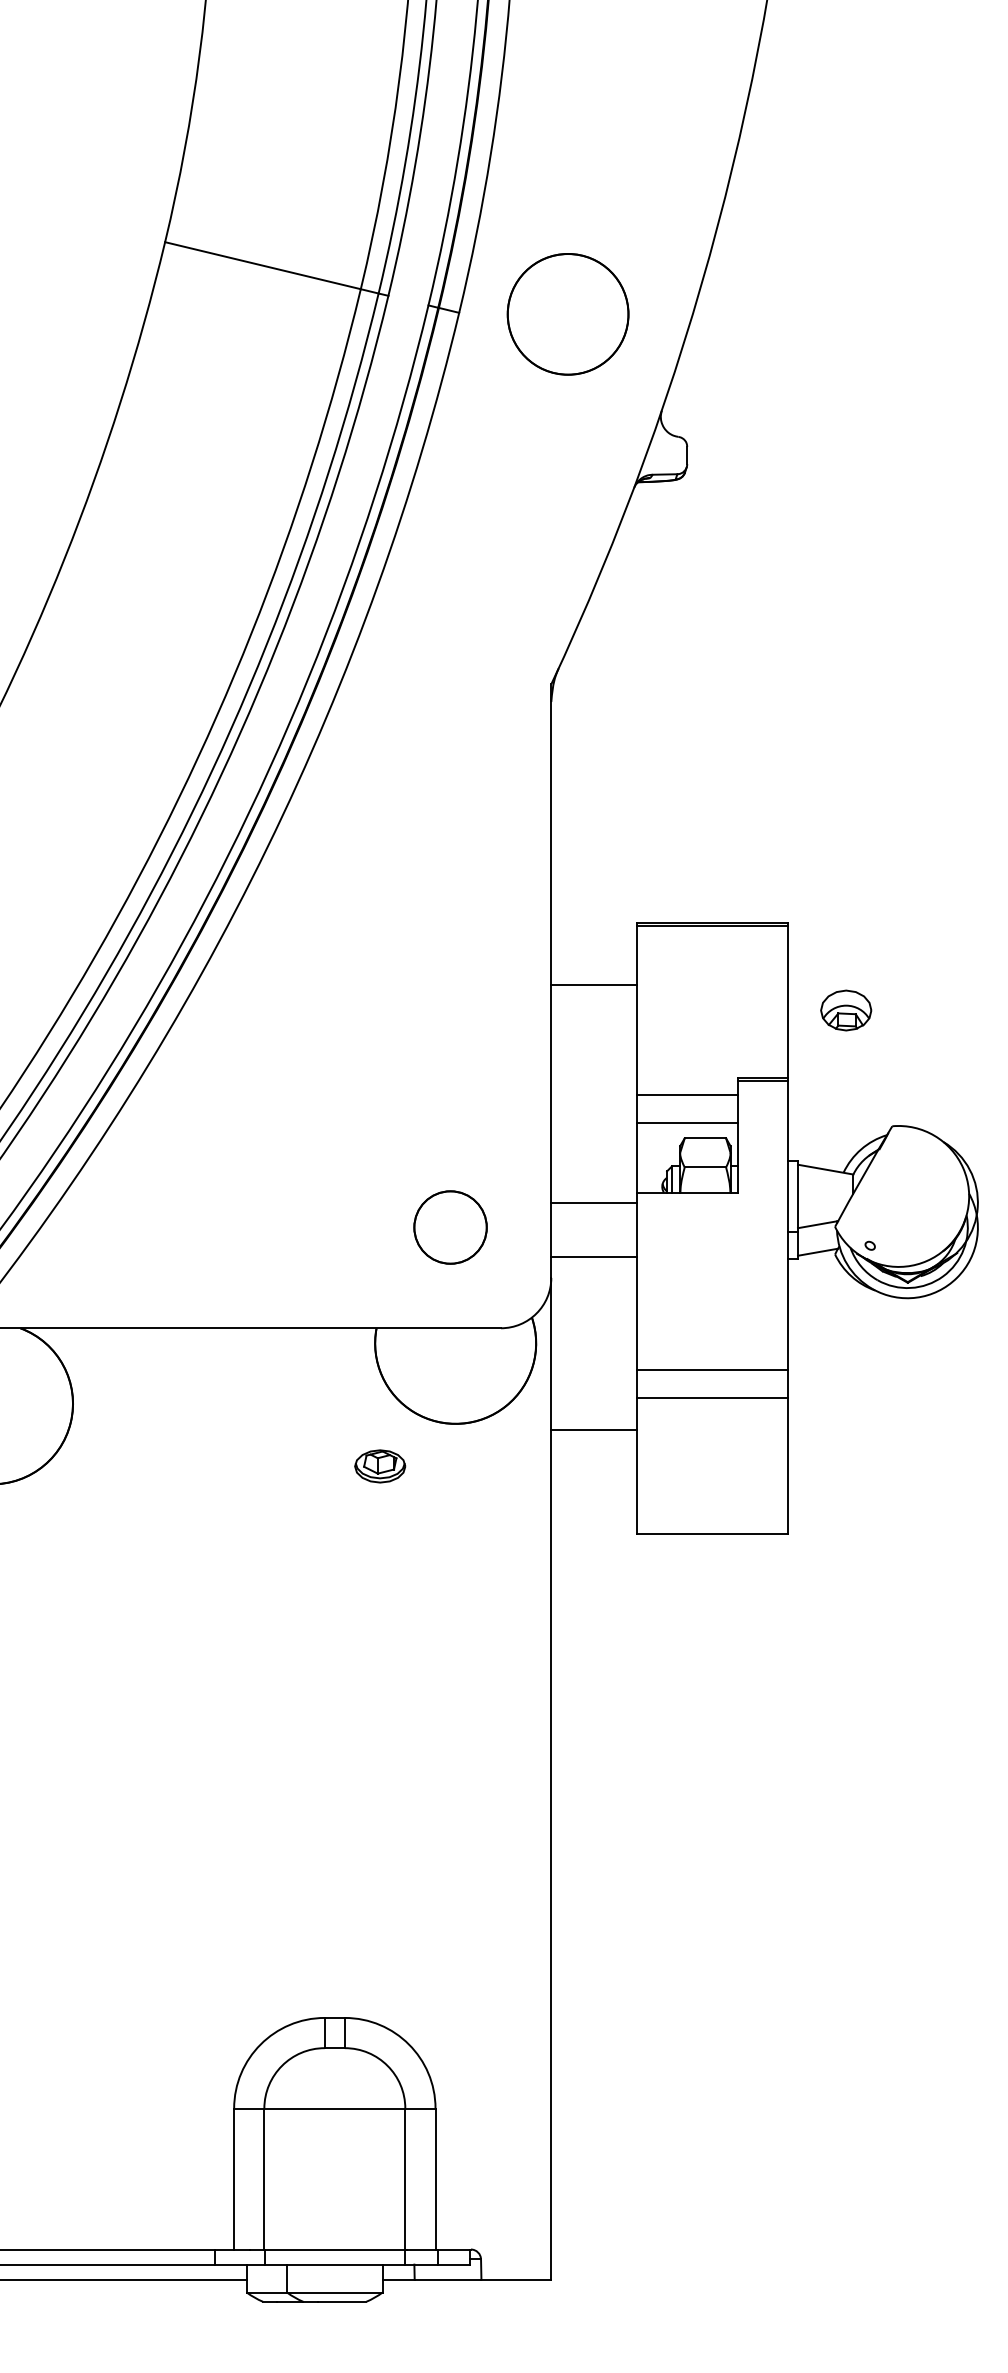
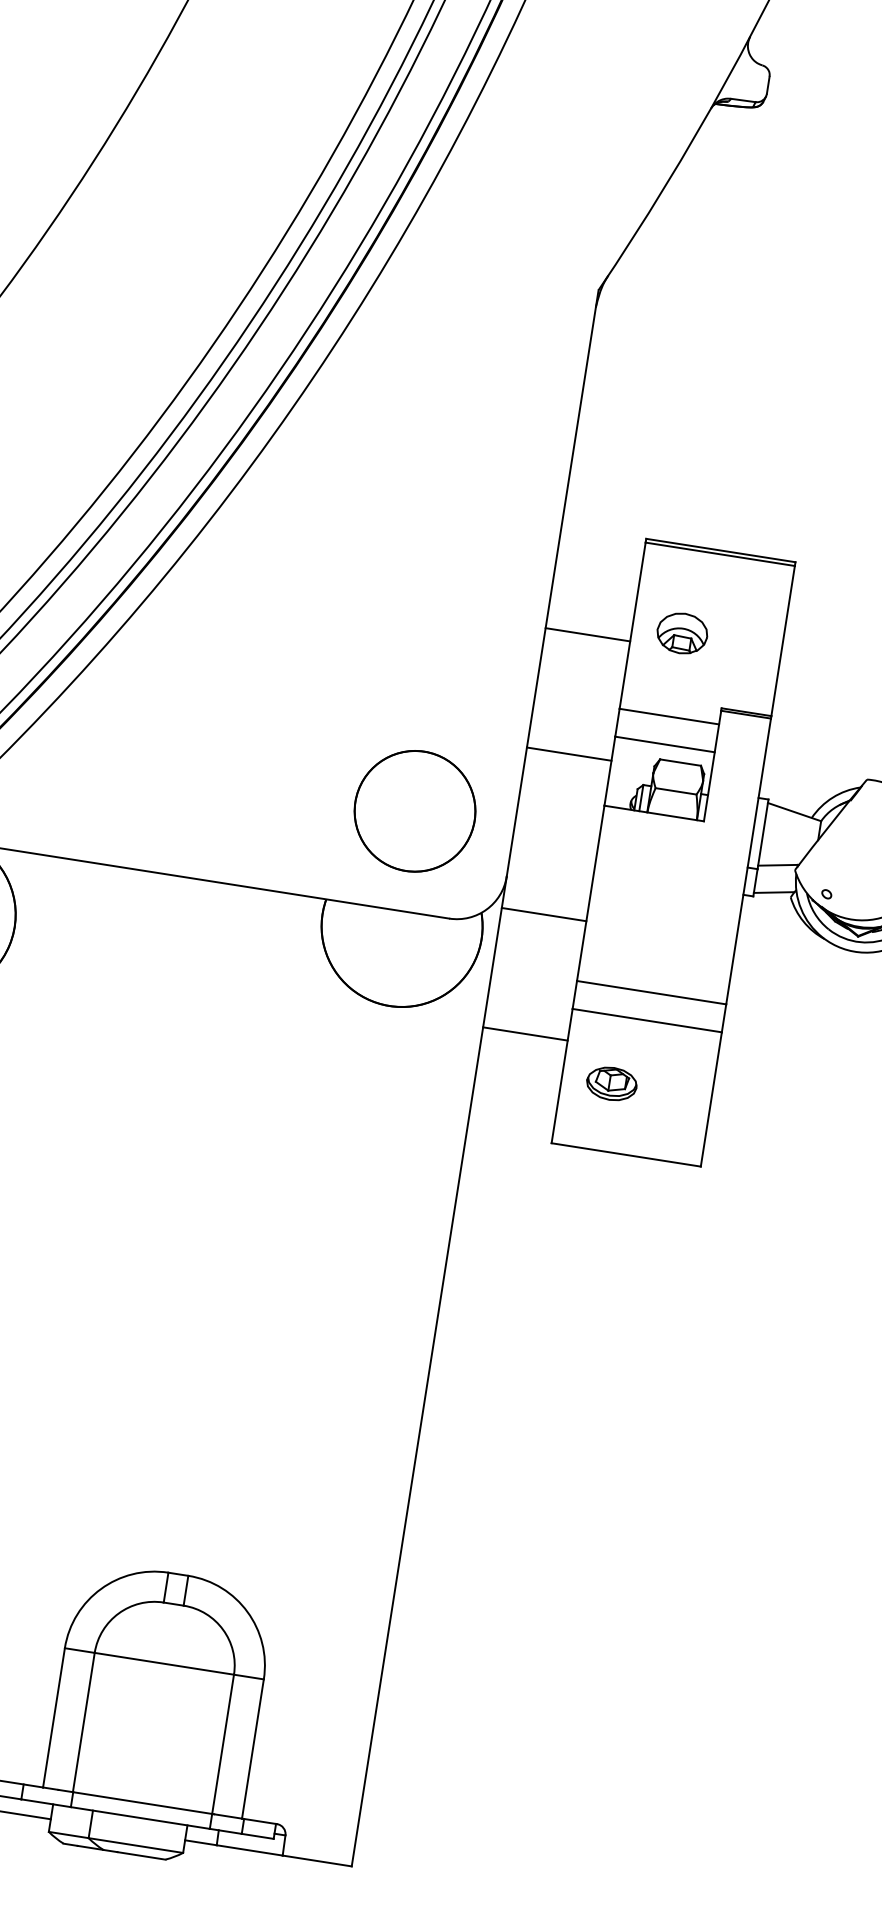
line: (593, 985) -> (587, 634), moved
part: (846, 1010) -> (682, 633), moved
line: (593, 1203) -> (568, 754), moved
circle: (450, 1227) -> (414, 811), size x1.67
line: (593, 1256) -> (543, 914), moved
part: (380, 1466) -> (612, 1084), moved

